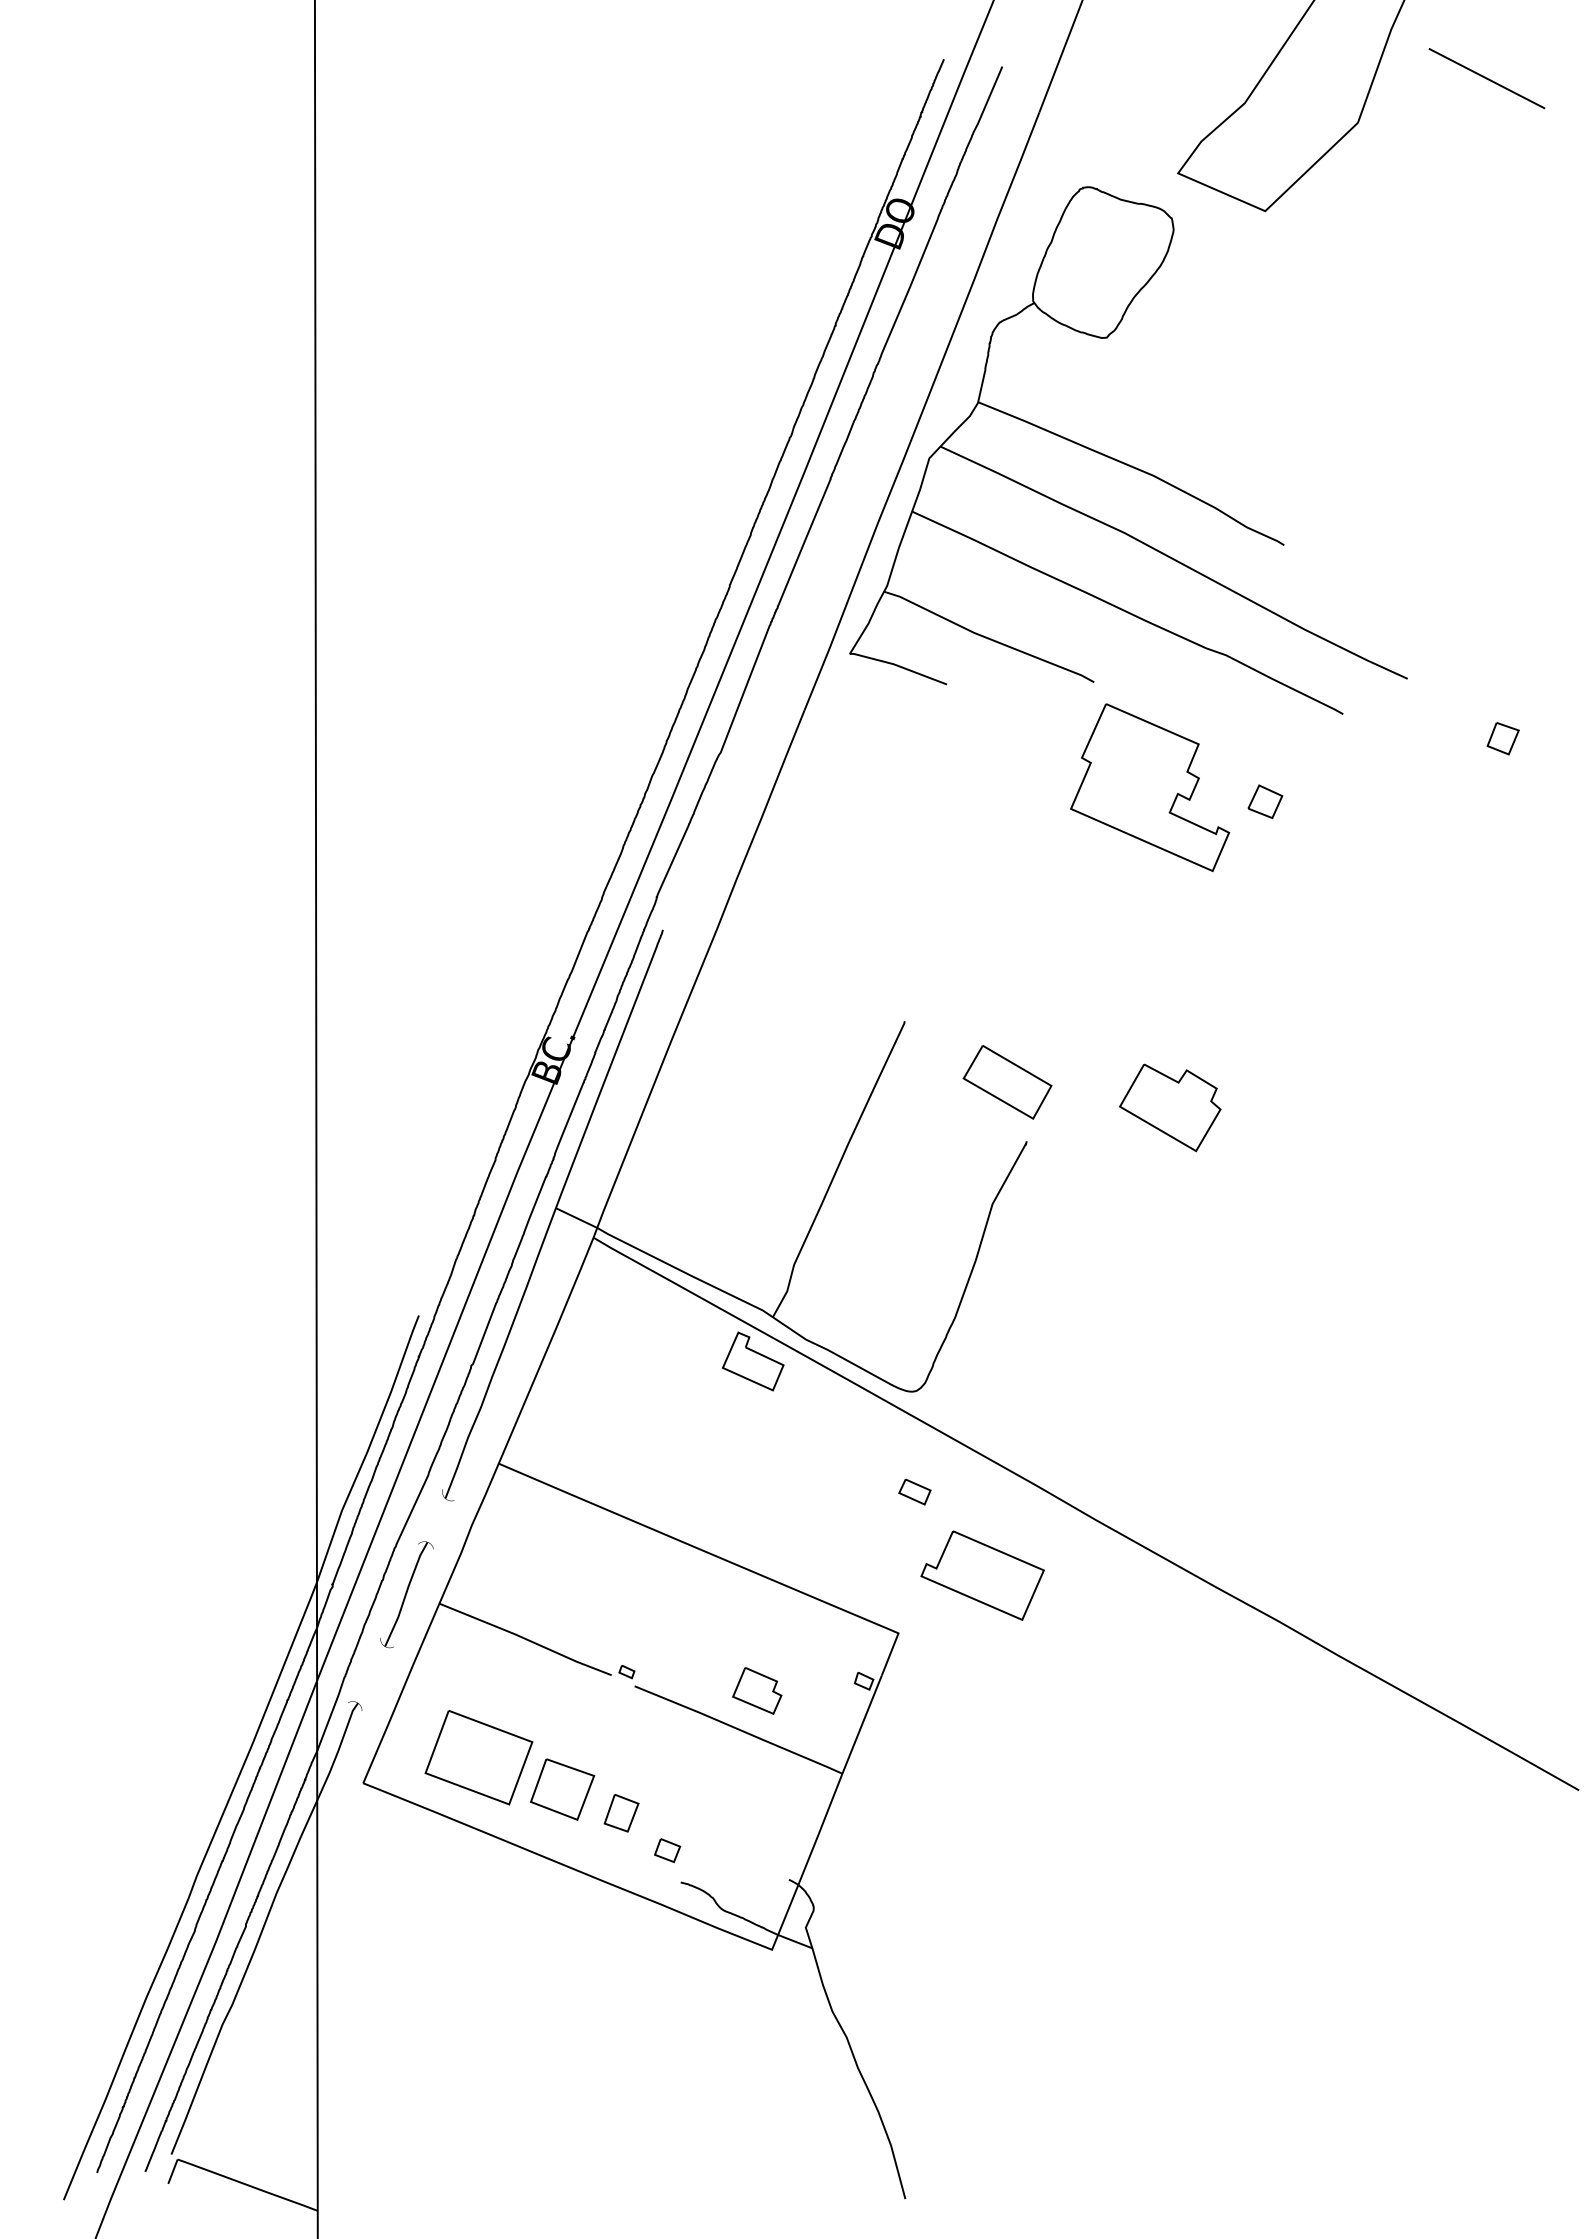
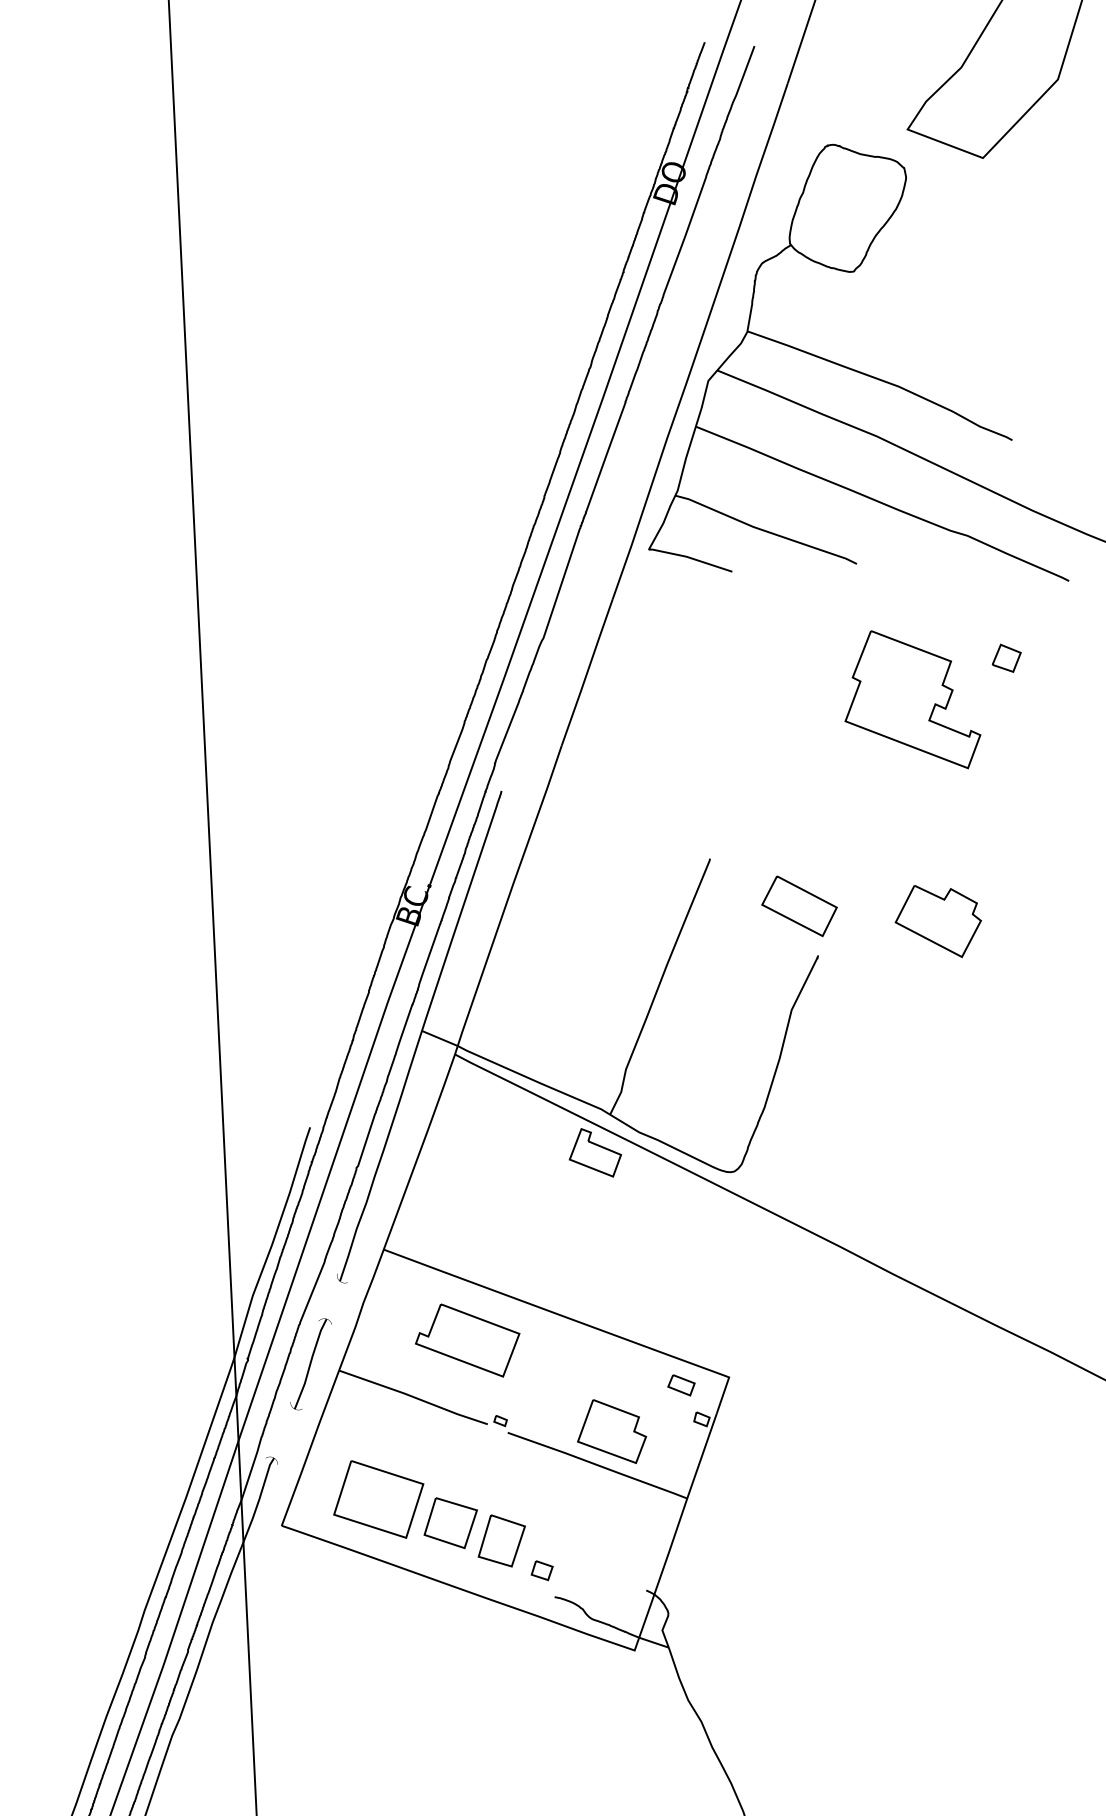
part: (1150, 787) -> (911, 699), moved
part: (914, 1491) -> (681, 1384), moved
part: (982, 1575) -> (467, 1340), moved
part: (757, 1690) -> (611, 1431), size x1.67
part: (621, 1812) -> (501, 1540), size x1.67

